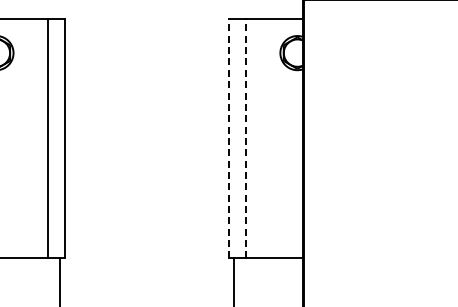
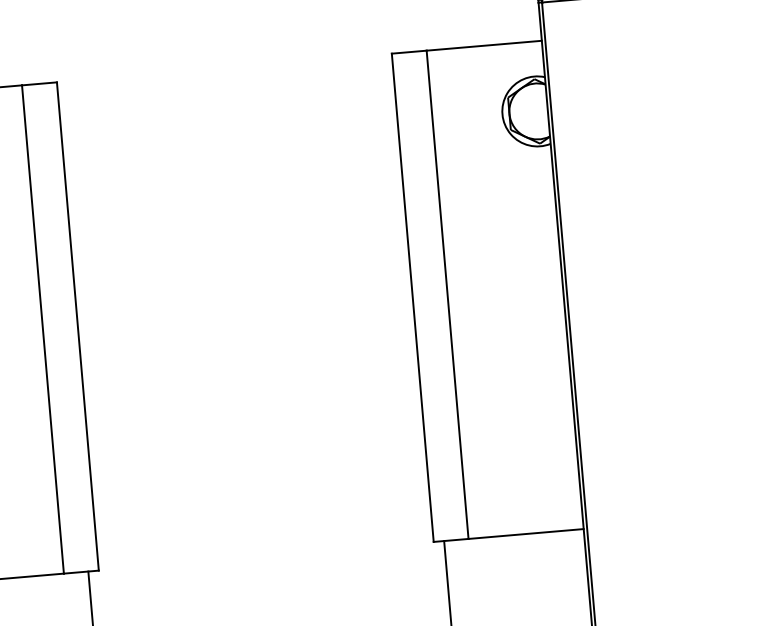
line: (229, 138) -> (413, 297), dashed -> solid
line: (246, 138) -> (448, 294), dashed -> solid

